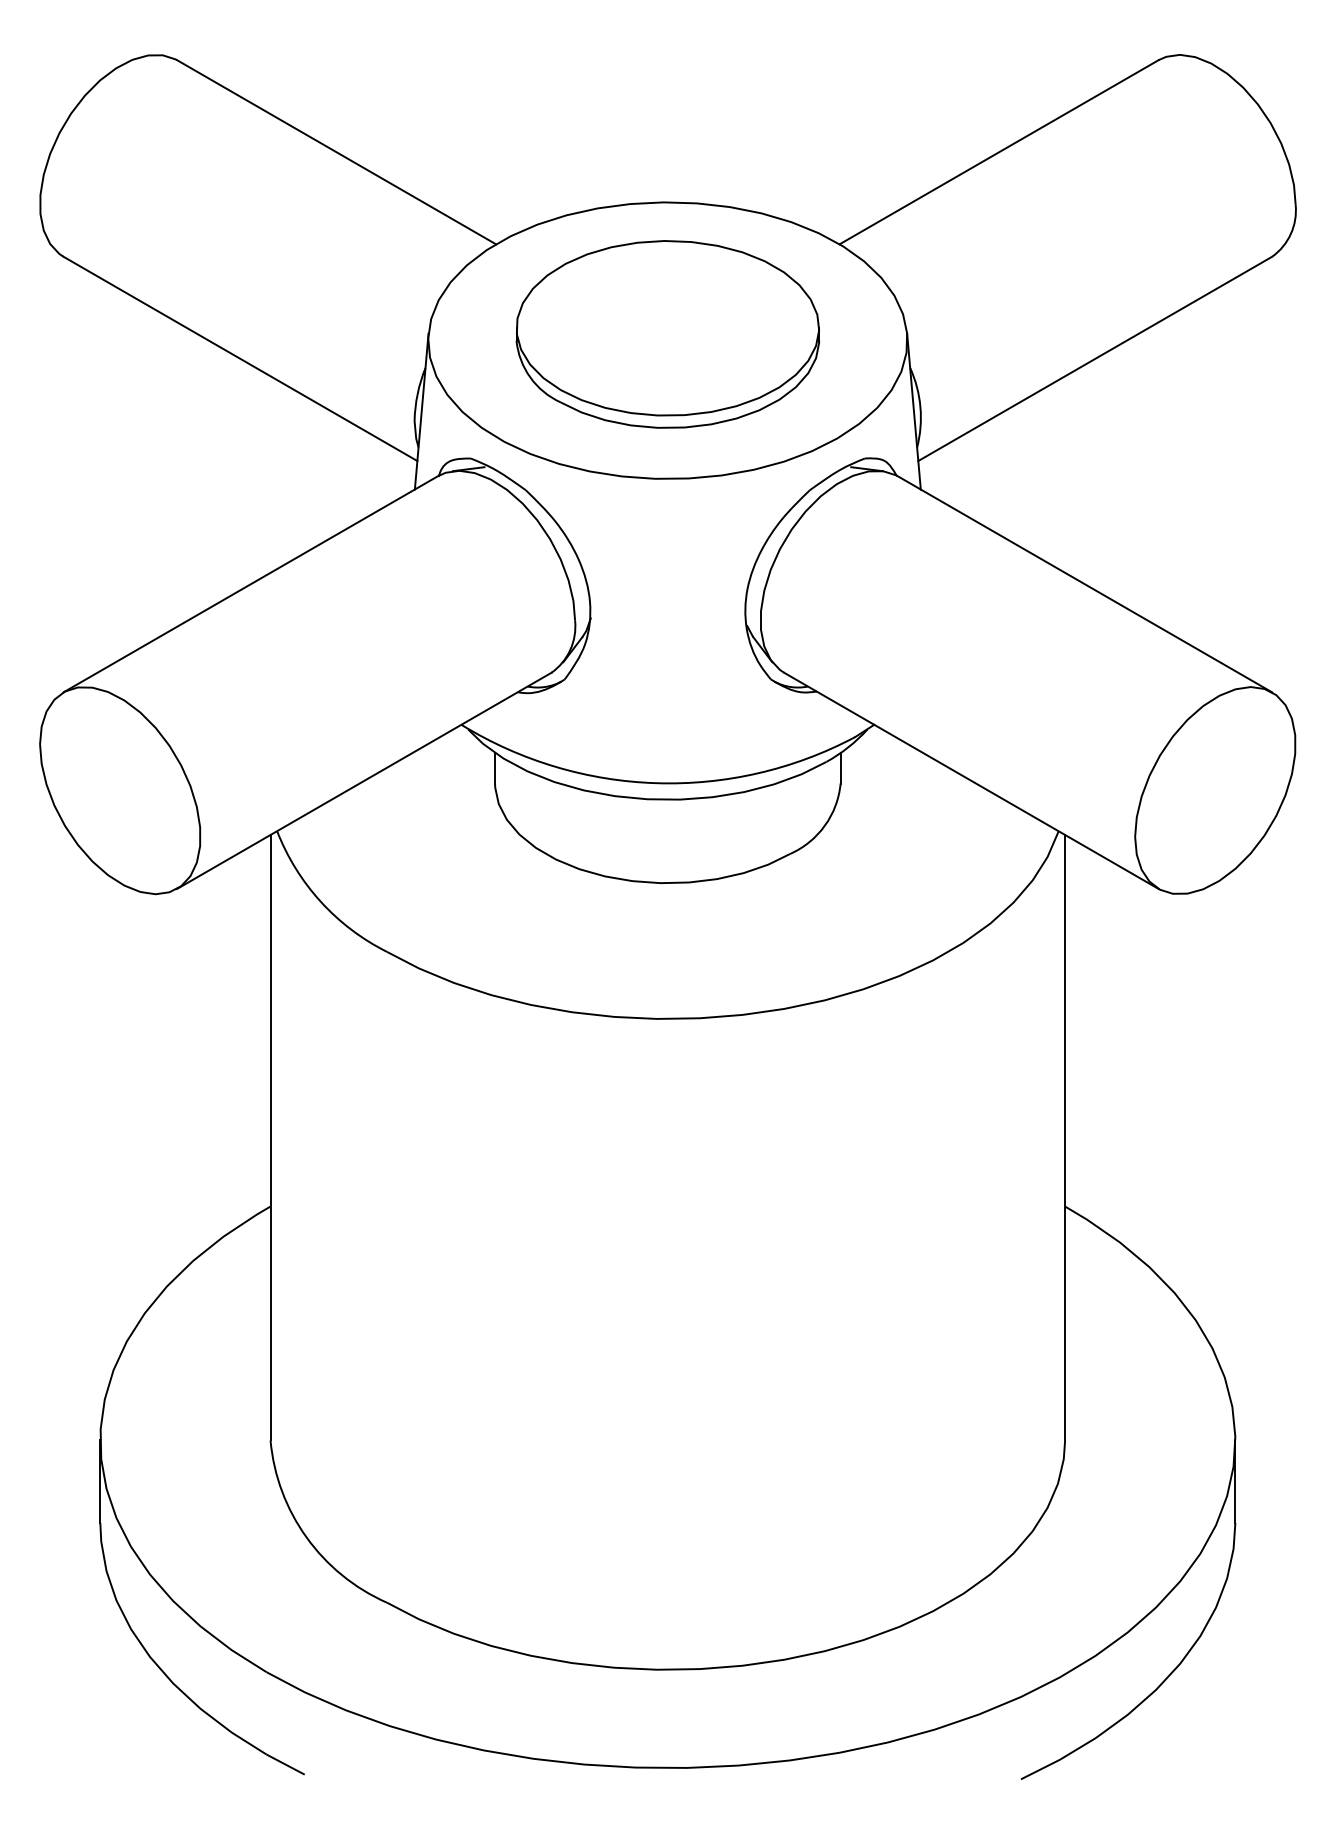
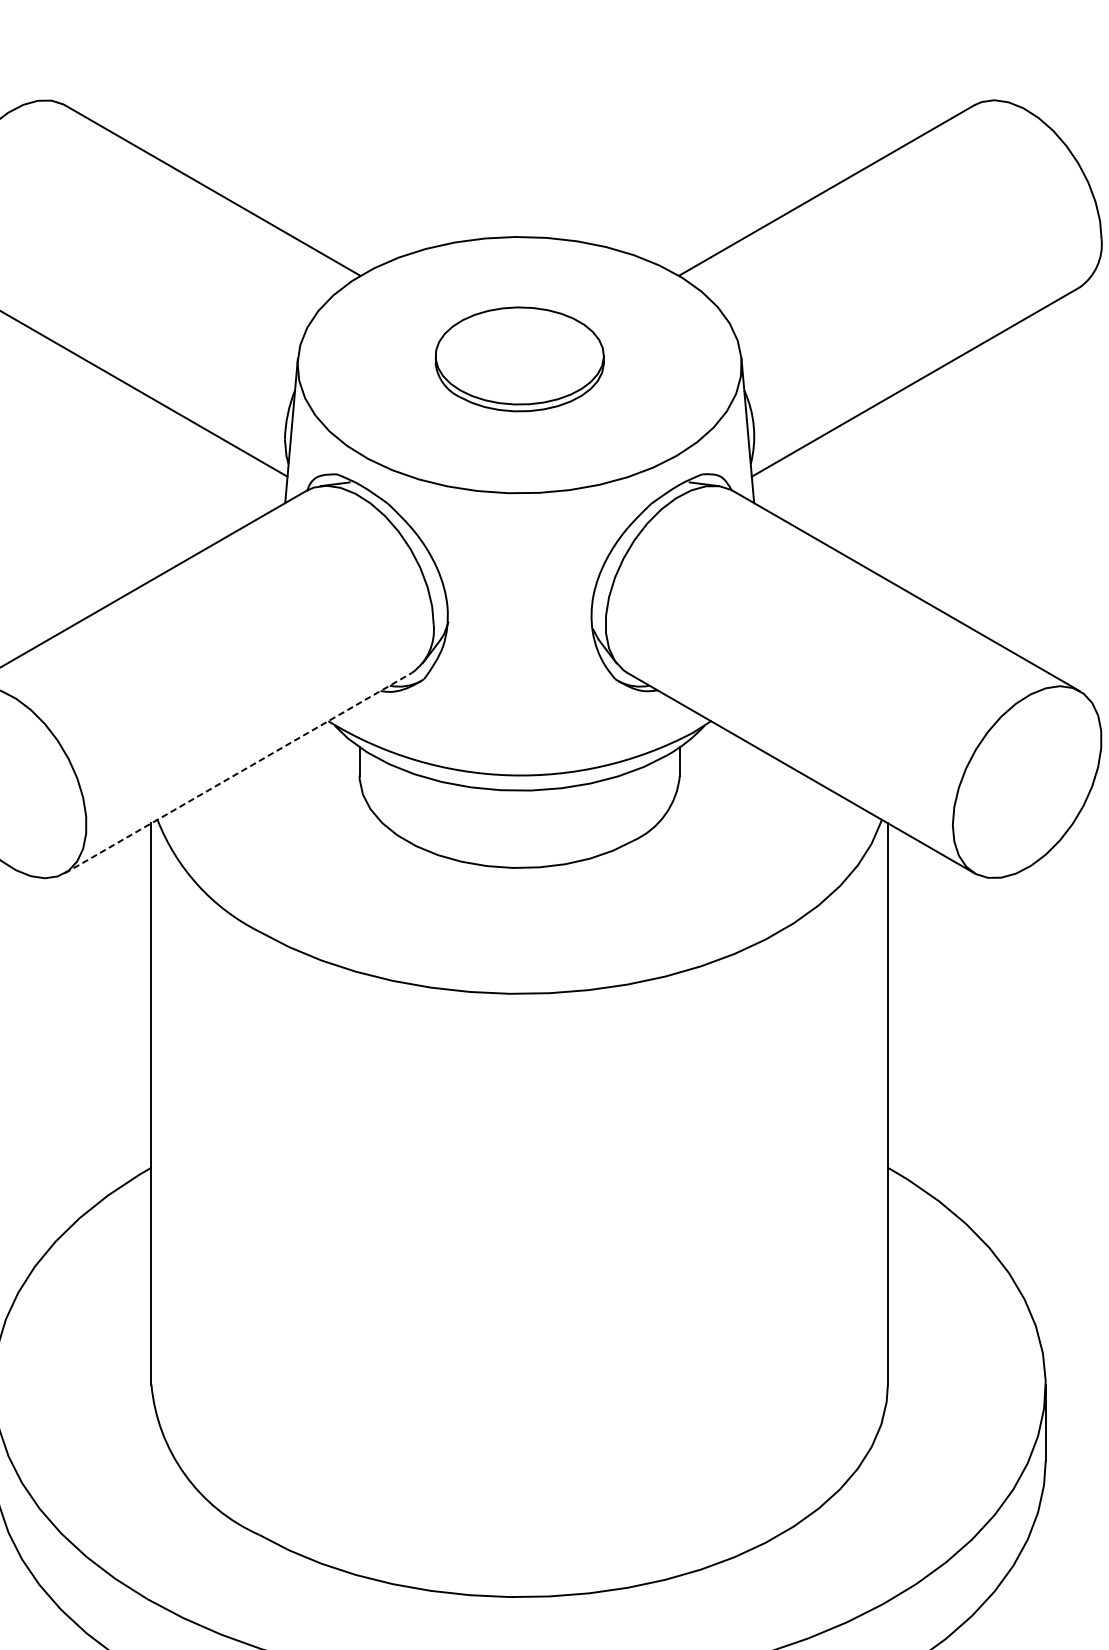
part: (667, 334) -> (519, 359), size x0.6
line: (364, 780) -> (238, 772), solid -> dashed

